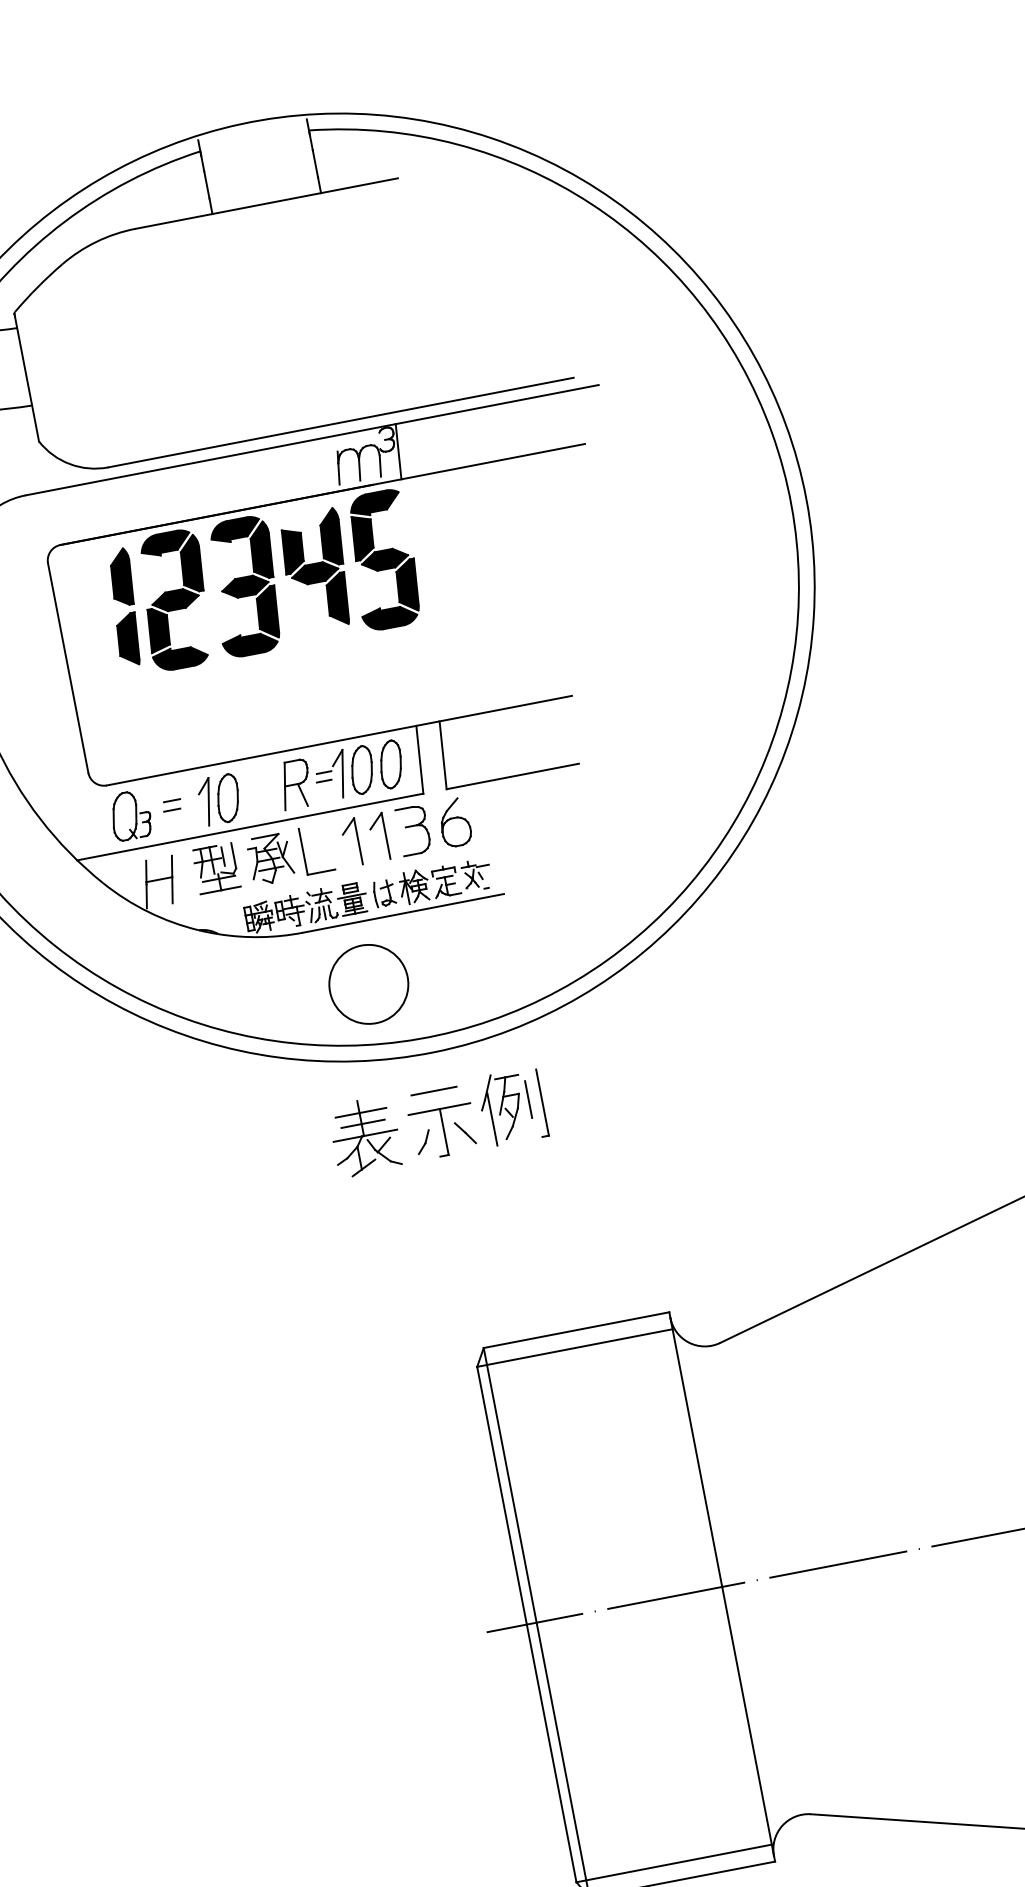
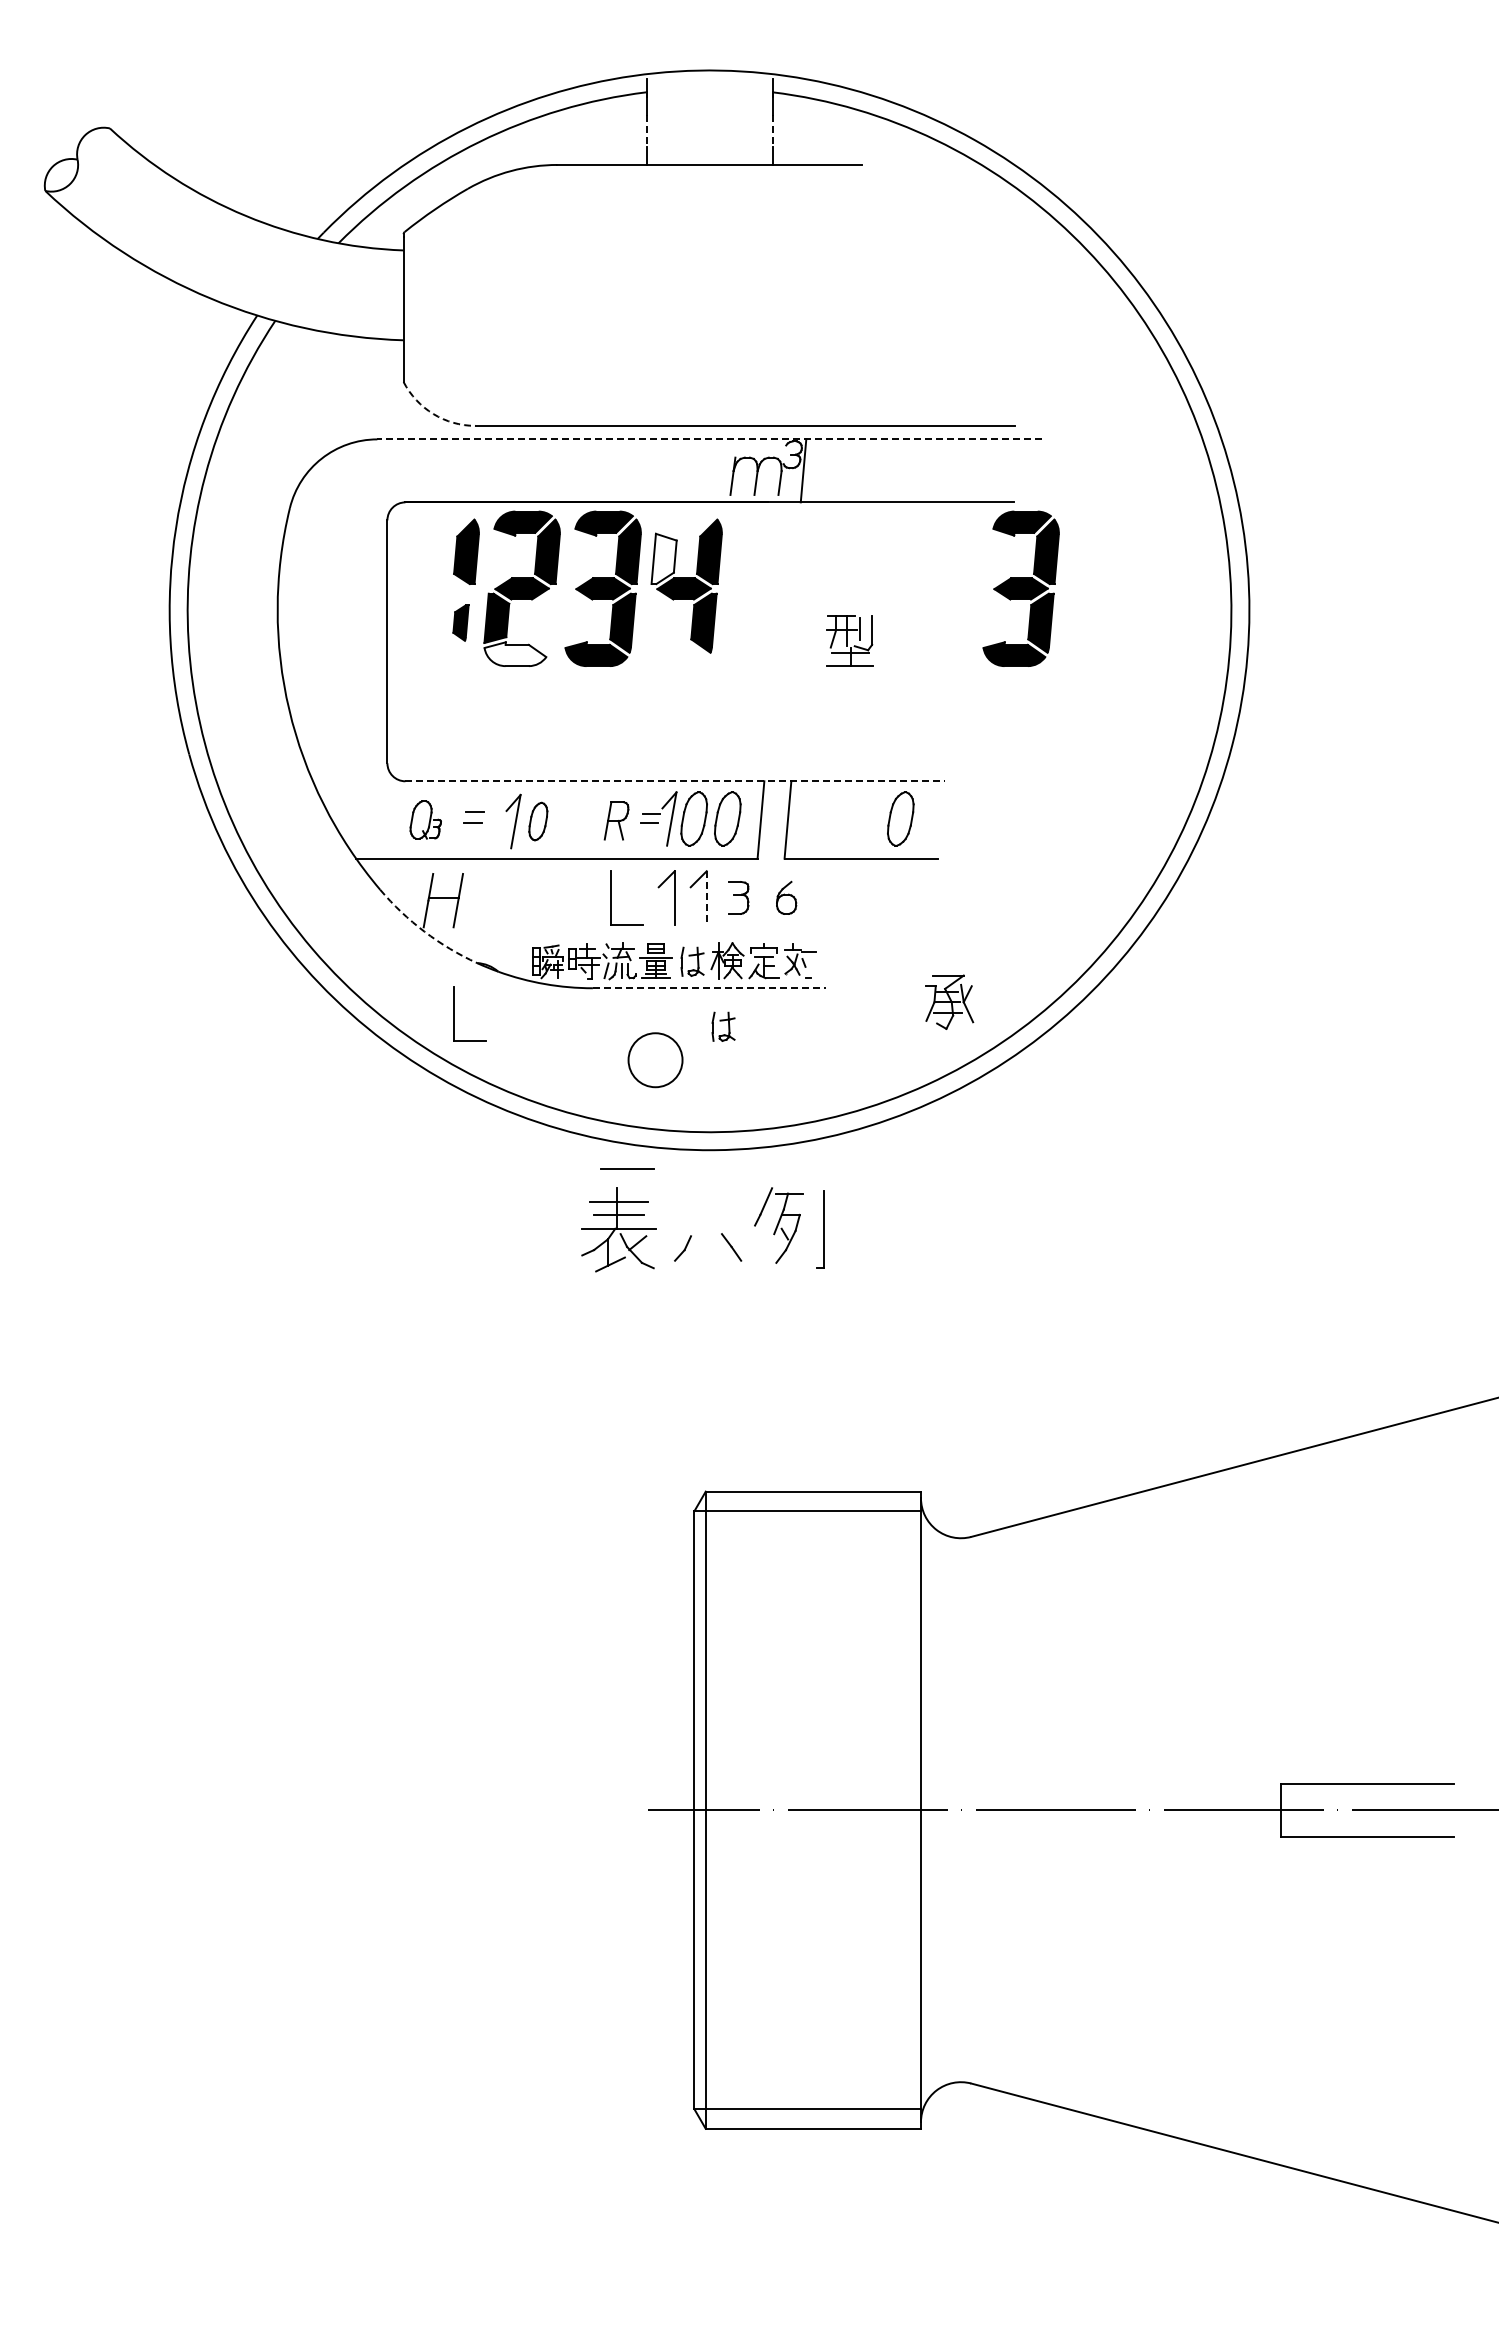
line: (315, 164) -> (772, 131), solid -> dashed
line: (206, 185) -> (646, 131), solid -> dashed
line: (312, 440) -> (709, 439), solid -> dashed
arc: (70, 464) -> (433, 414), solid -> dashed
part: (605, 517) -> (1020, 588), added
fill: (292, 550) -> (663, 558), removed
part: (382, 559) -> (762, 588), removed
part: (128, 639) -> (460, 622), size x0.6
fill: (180, 657) -> (515, 654), removed
part: (539, 735) -> (900, 818), added
line: (339, 740) -> (675, 781), solid -> dashed
part: (295, 784) -> (616, 820), size x0.7
part: (228, 798) -> (538, 821), size x0.7
part: (130, 815) -> (425, 819), size x0.7
part: (454, 822) -> (786, 897), size x0.6
part: (413, 830) -> (738, 897), size x0.6
line: (385, 835) -> (706, 897), solid -> dashed
part: (270, 858) -> (949, 1001), moved
part: (215, 868) -> (849, 640), moved
arc: (148, 911) -> (424, 931), solid -> dashed
line: (403, 913) -> (709, 988), solid -> dashed
part: (421, 944) -> (723, 1026), added
part: (187, 977) -> (454, 1013), added
circle: (368, 984) -> (655, 1060), size x0.6
line: (434, 1091) -> (627, 1168), moved
line: (528, 1099) -> (809, 1223), removed
line: (492, 1119) -> (764, 1237), removed
part: (443, 1132) -> (707, 1241), removed

